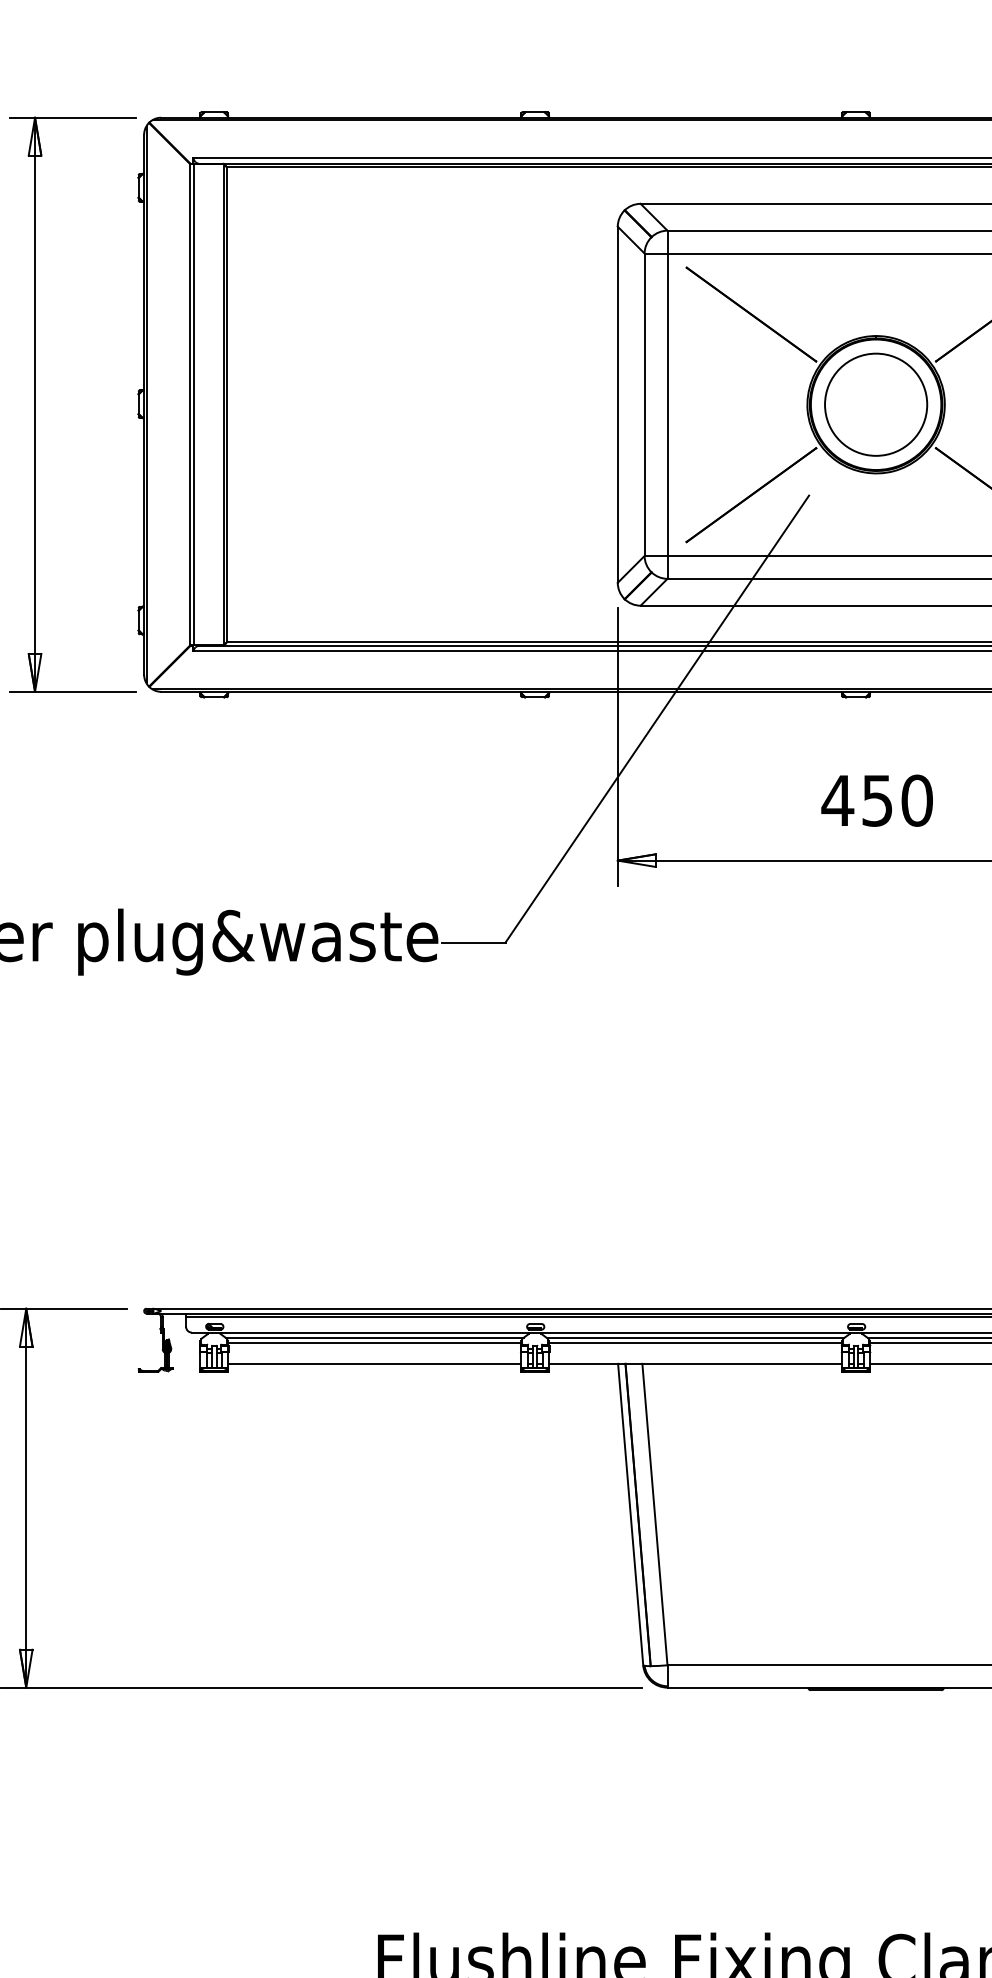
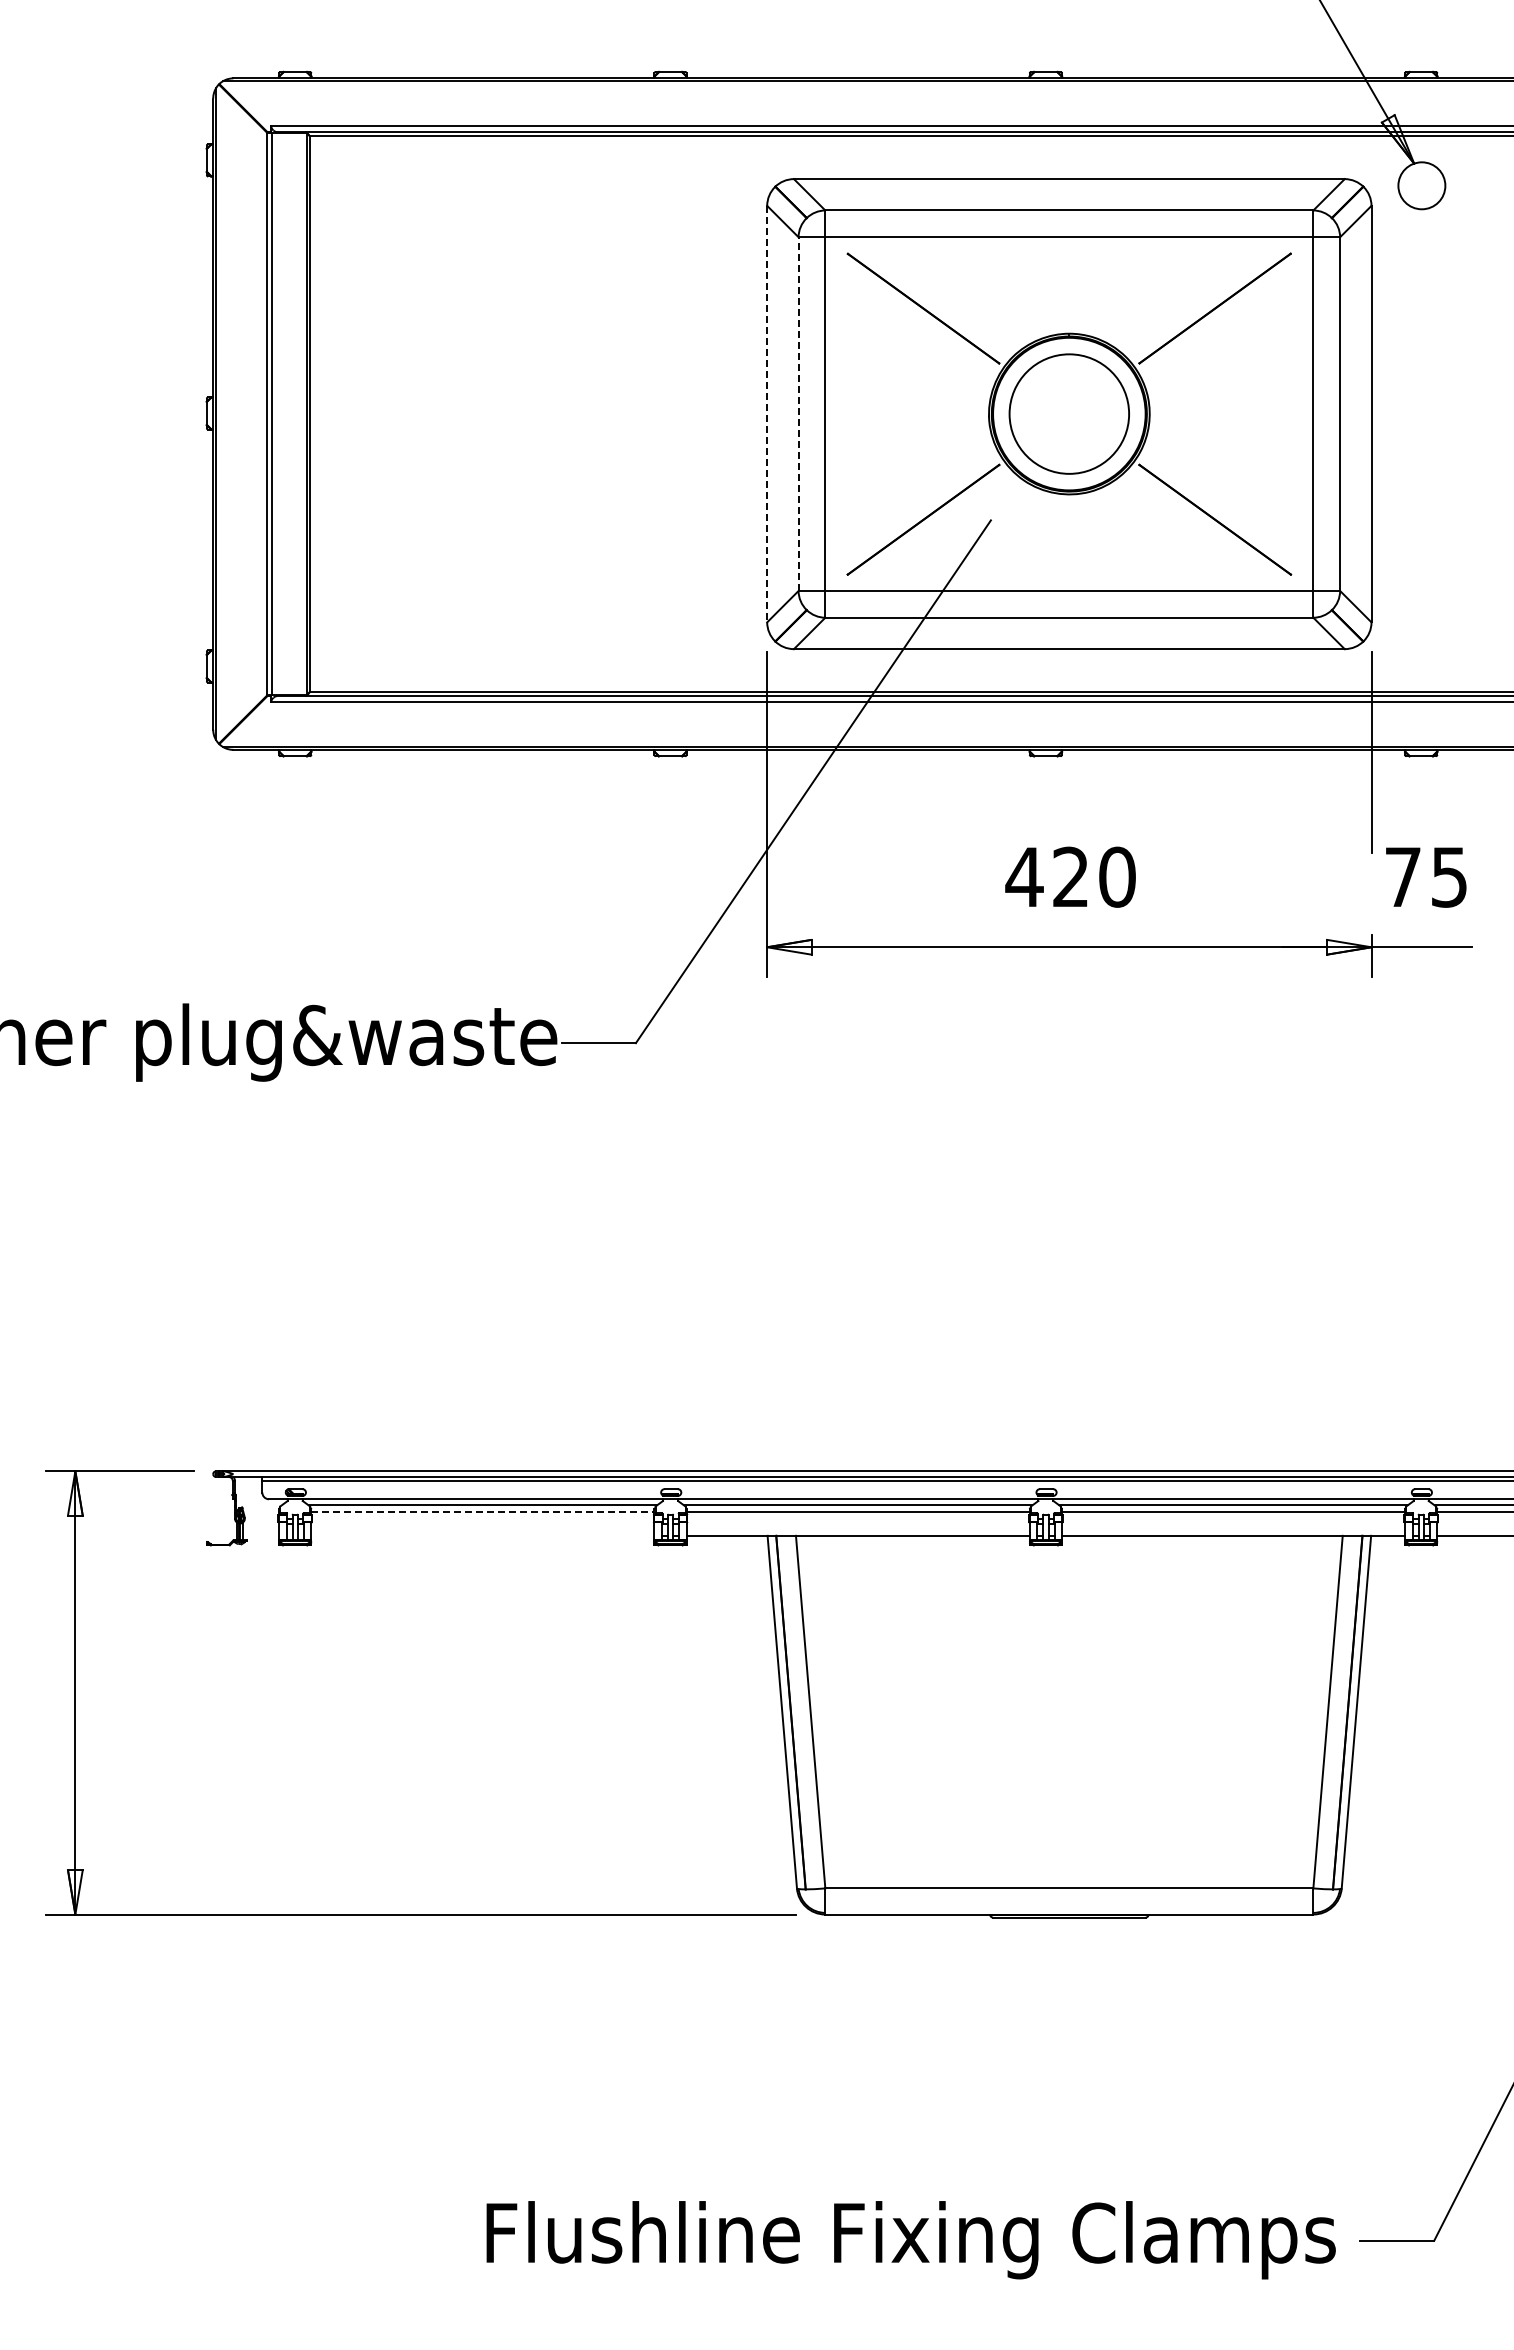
part: (35, 404) -> (86, 413), removed
line: (618, 405) -> (767, 414), solid -> dashed
line: (644, 405) -> (798, 414), solid -> dashed
text: (877, 800) -> (1070, 876), 450 -> 420
line: (374, 1343) -> (482, 1511), solid -> dashed
line: (374, 1363) -> (482, 1535), removed

